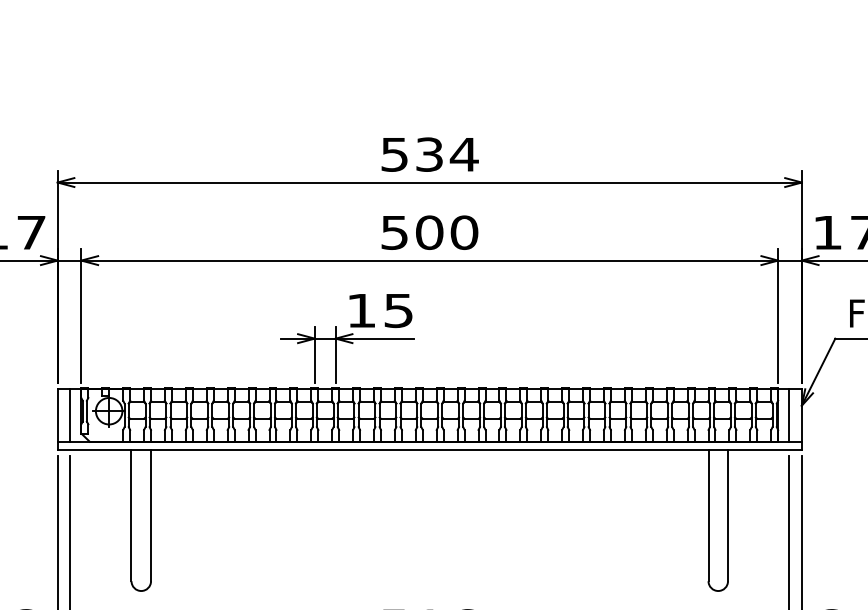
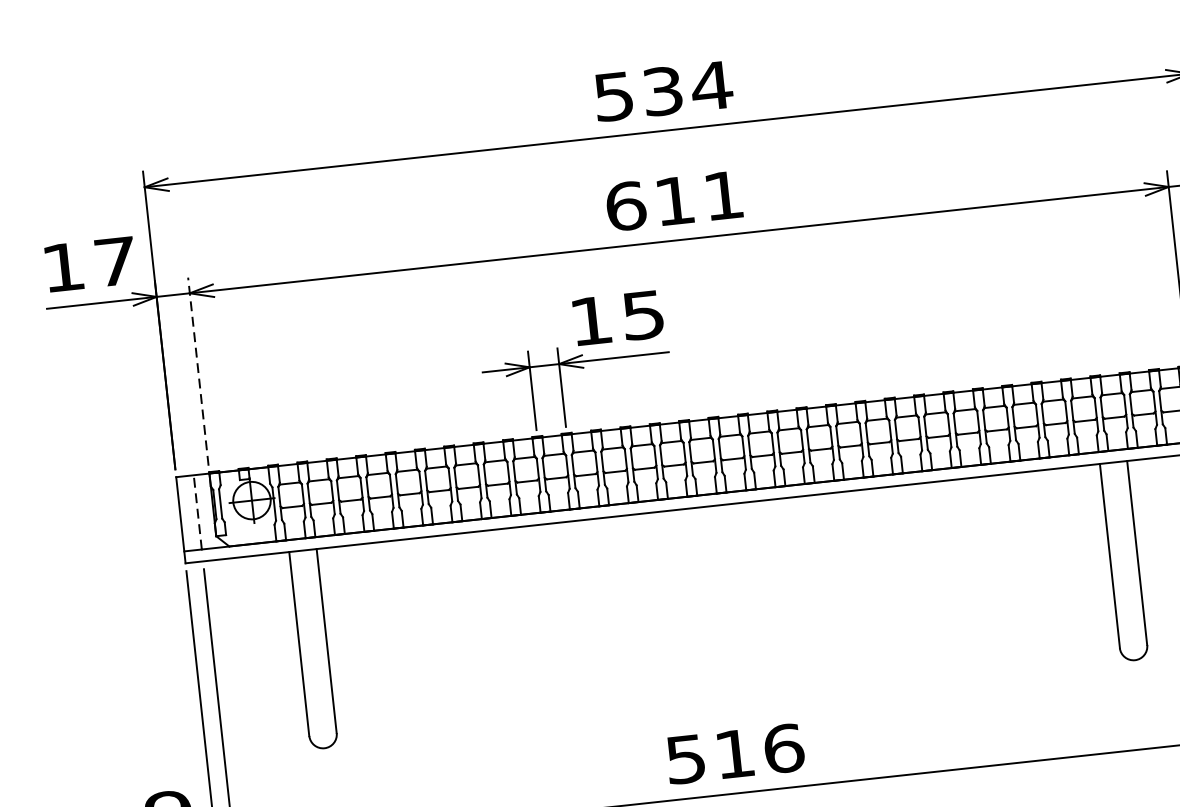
text: (429, 232) -> (674, 200), 500 -> 611
line: (81, 316) -> (198, 371), solid -> dashed
line: (70, 414) -> (198, 511), solid -> dashed

